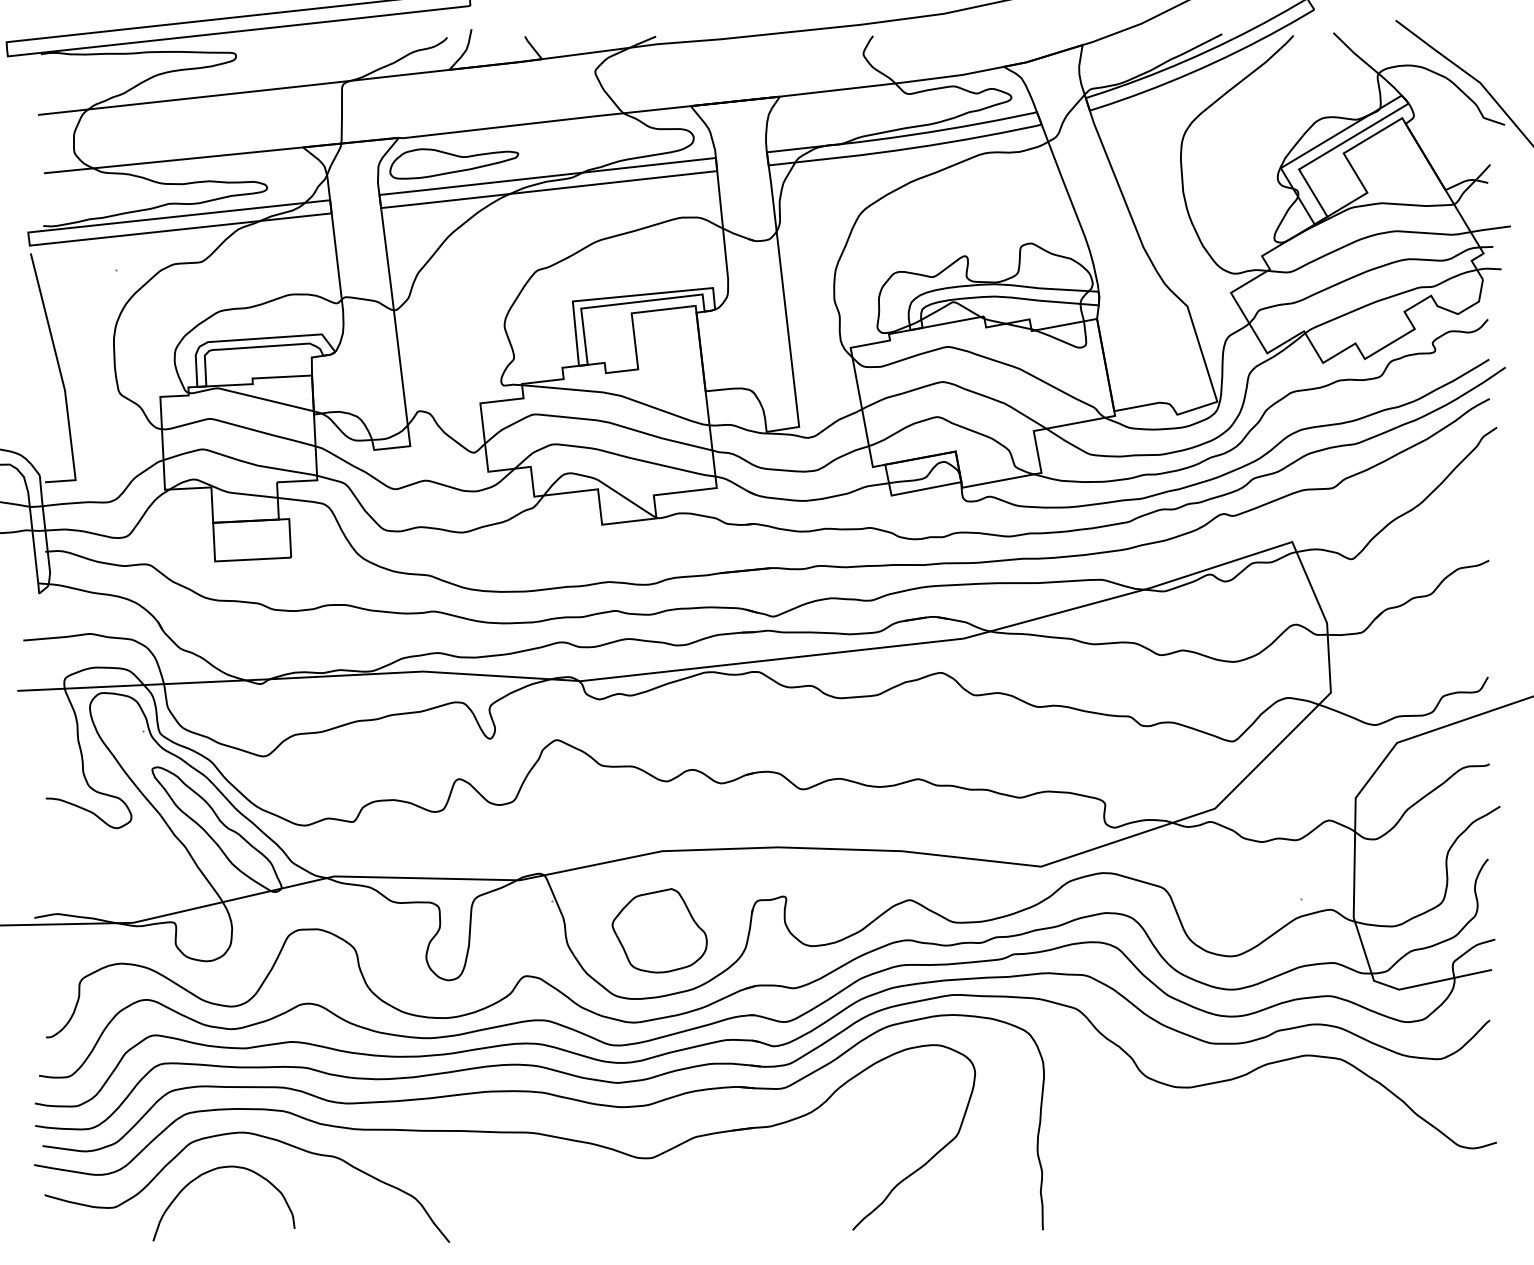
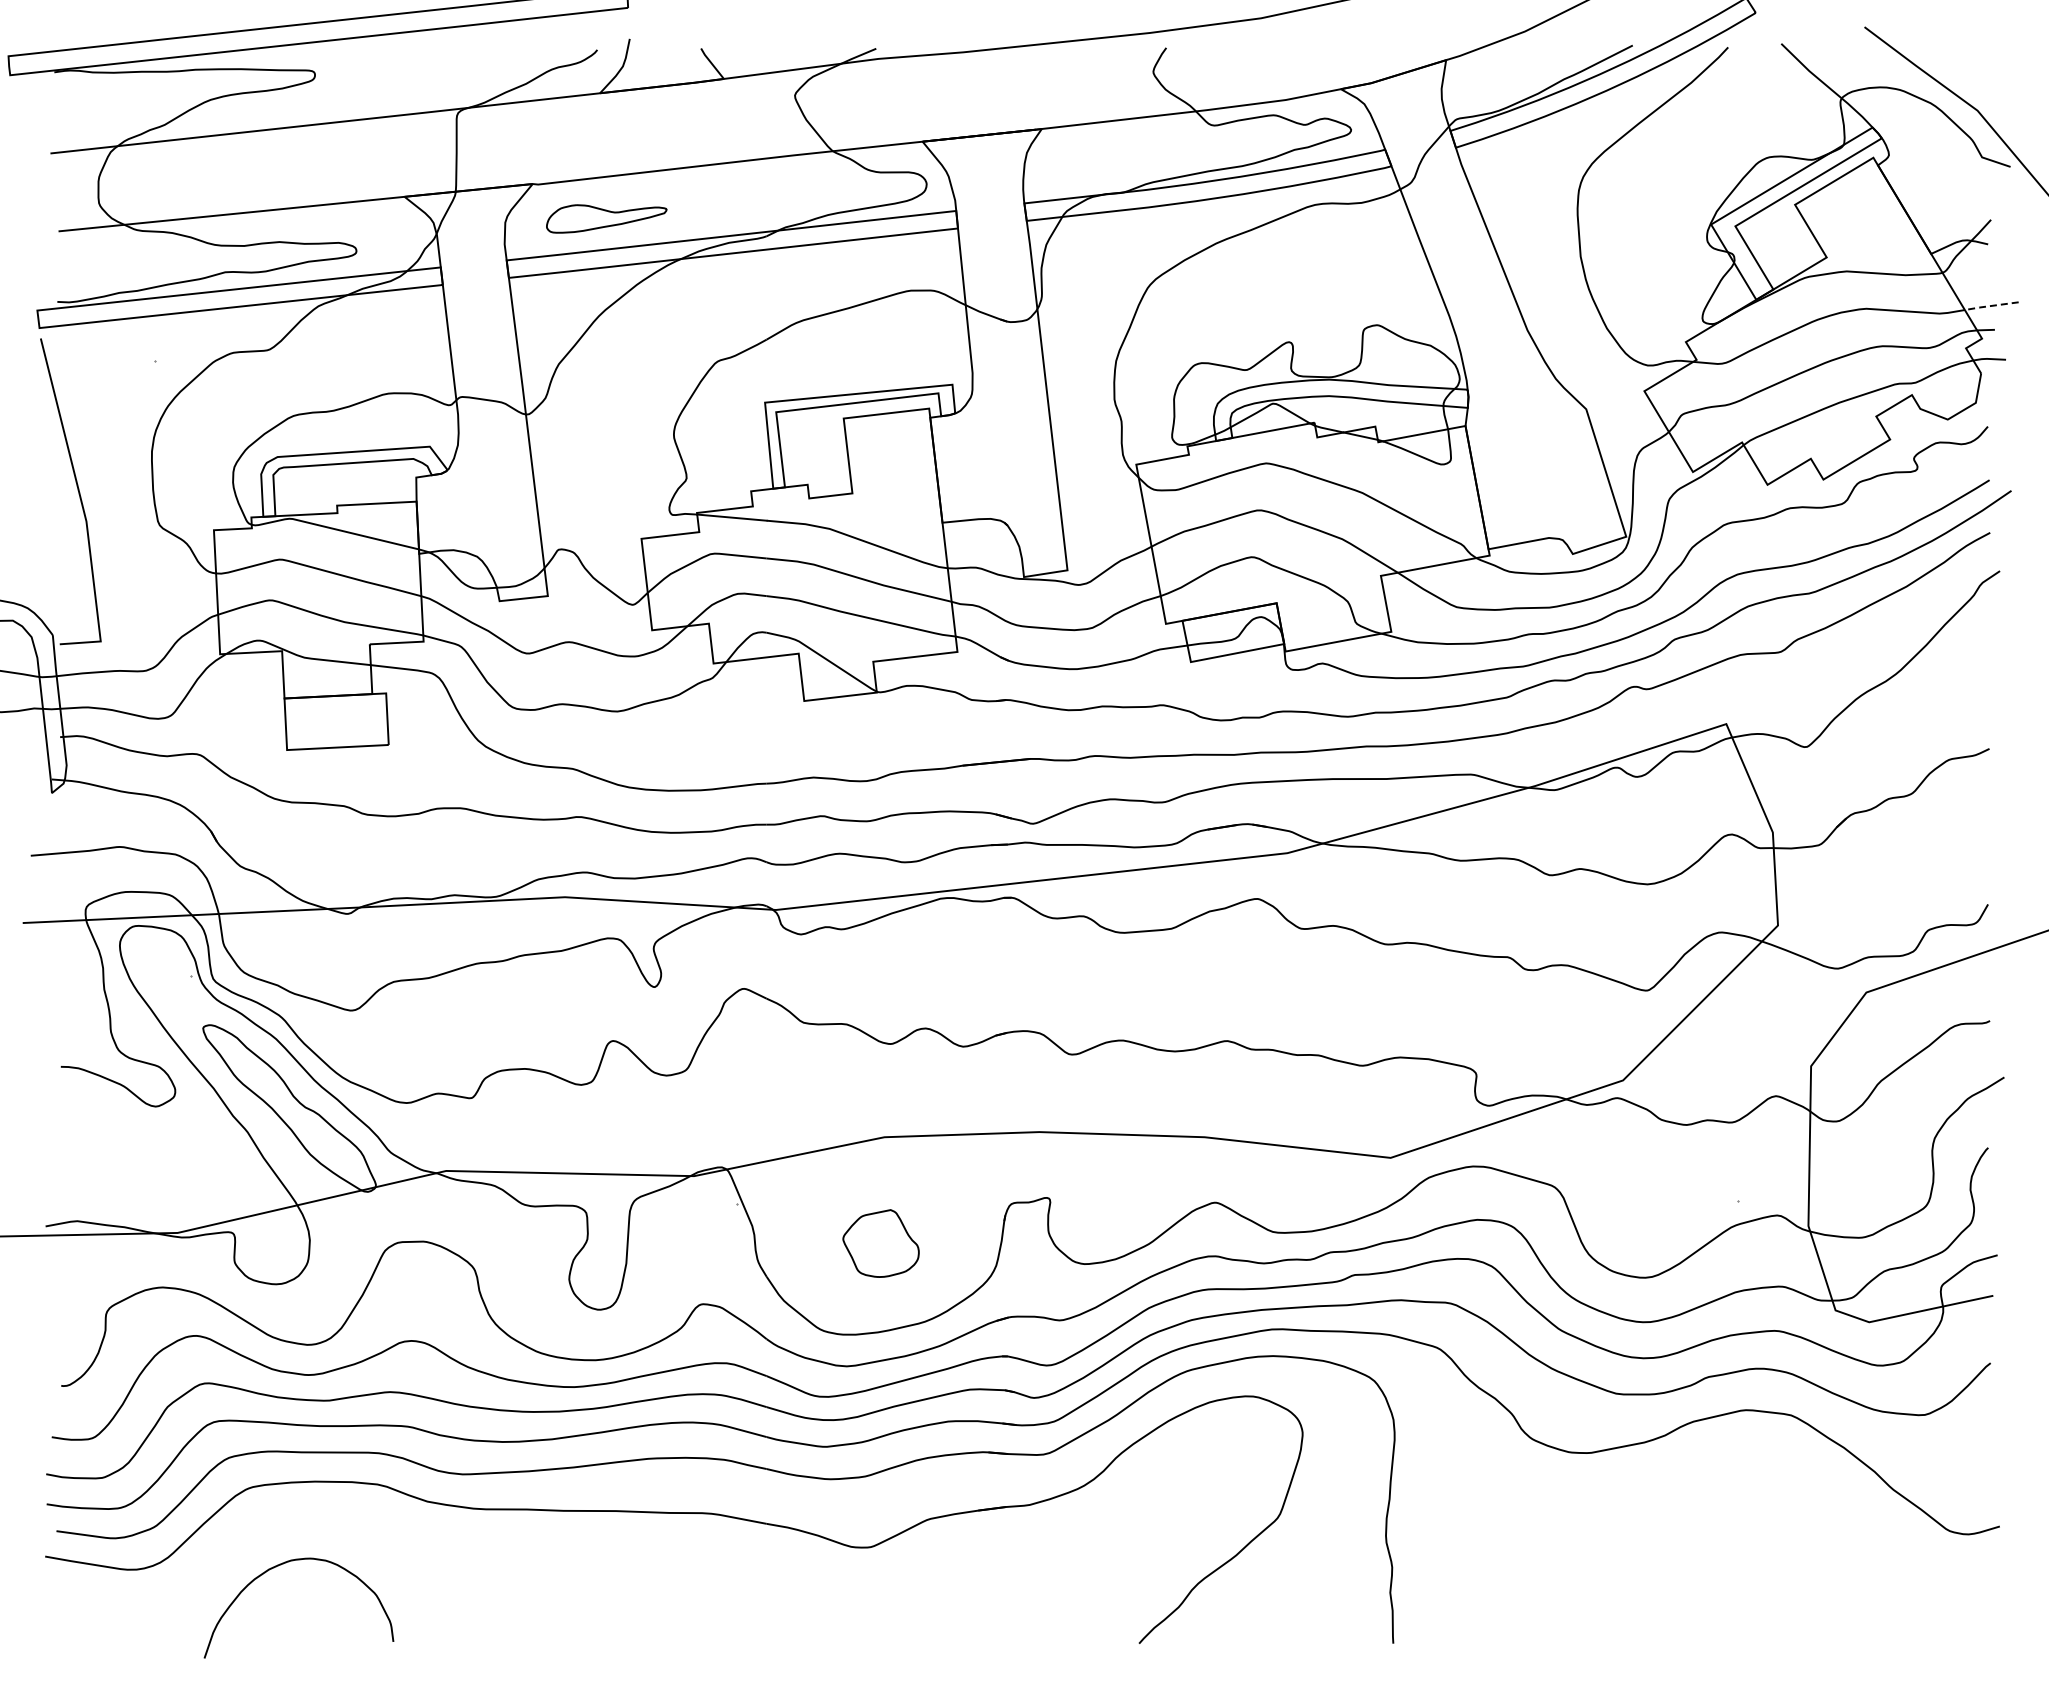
part: (454, 163) -> (606, 218), size x0.7
line: (1490, 228) -> (1991, 305), solid -> dashed
part: (659, 930) -> (880, 1243), size x0.6
curve: (259, 1136) -> (346, 1518), removed

